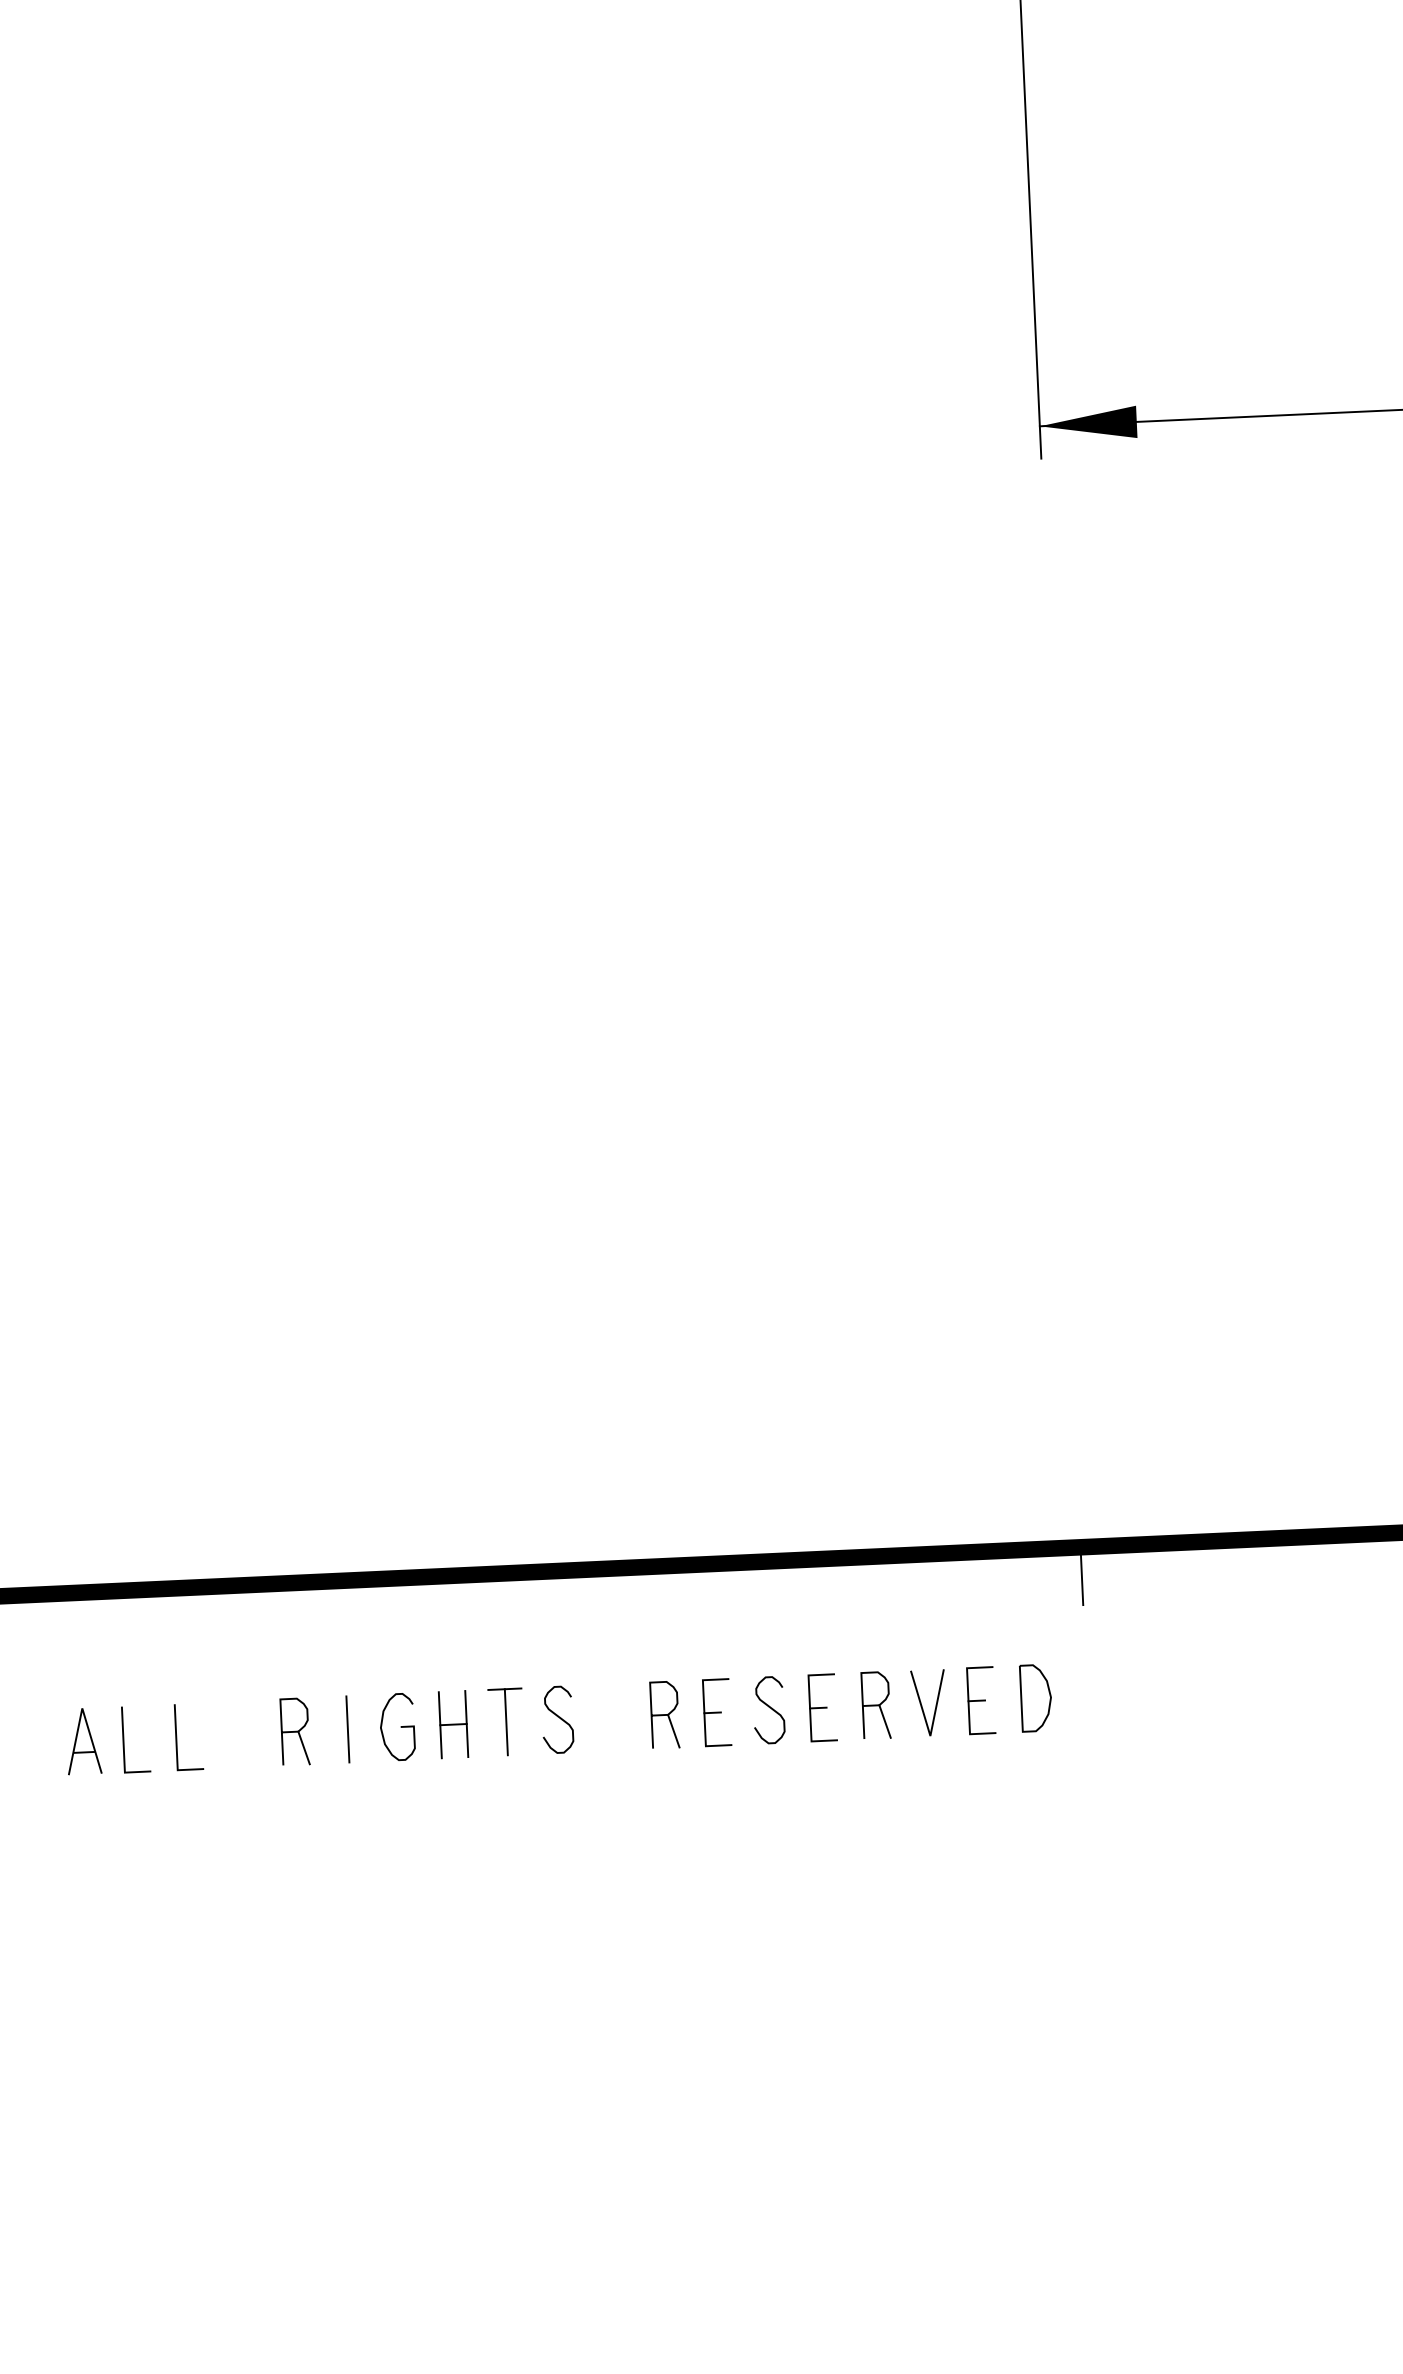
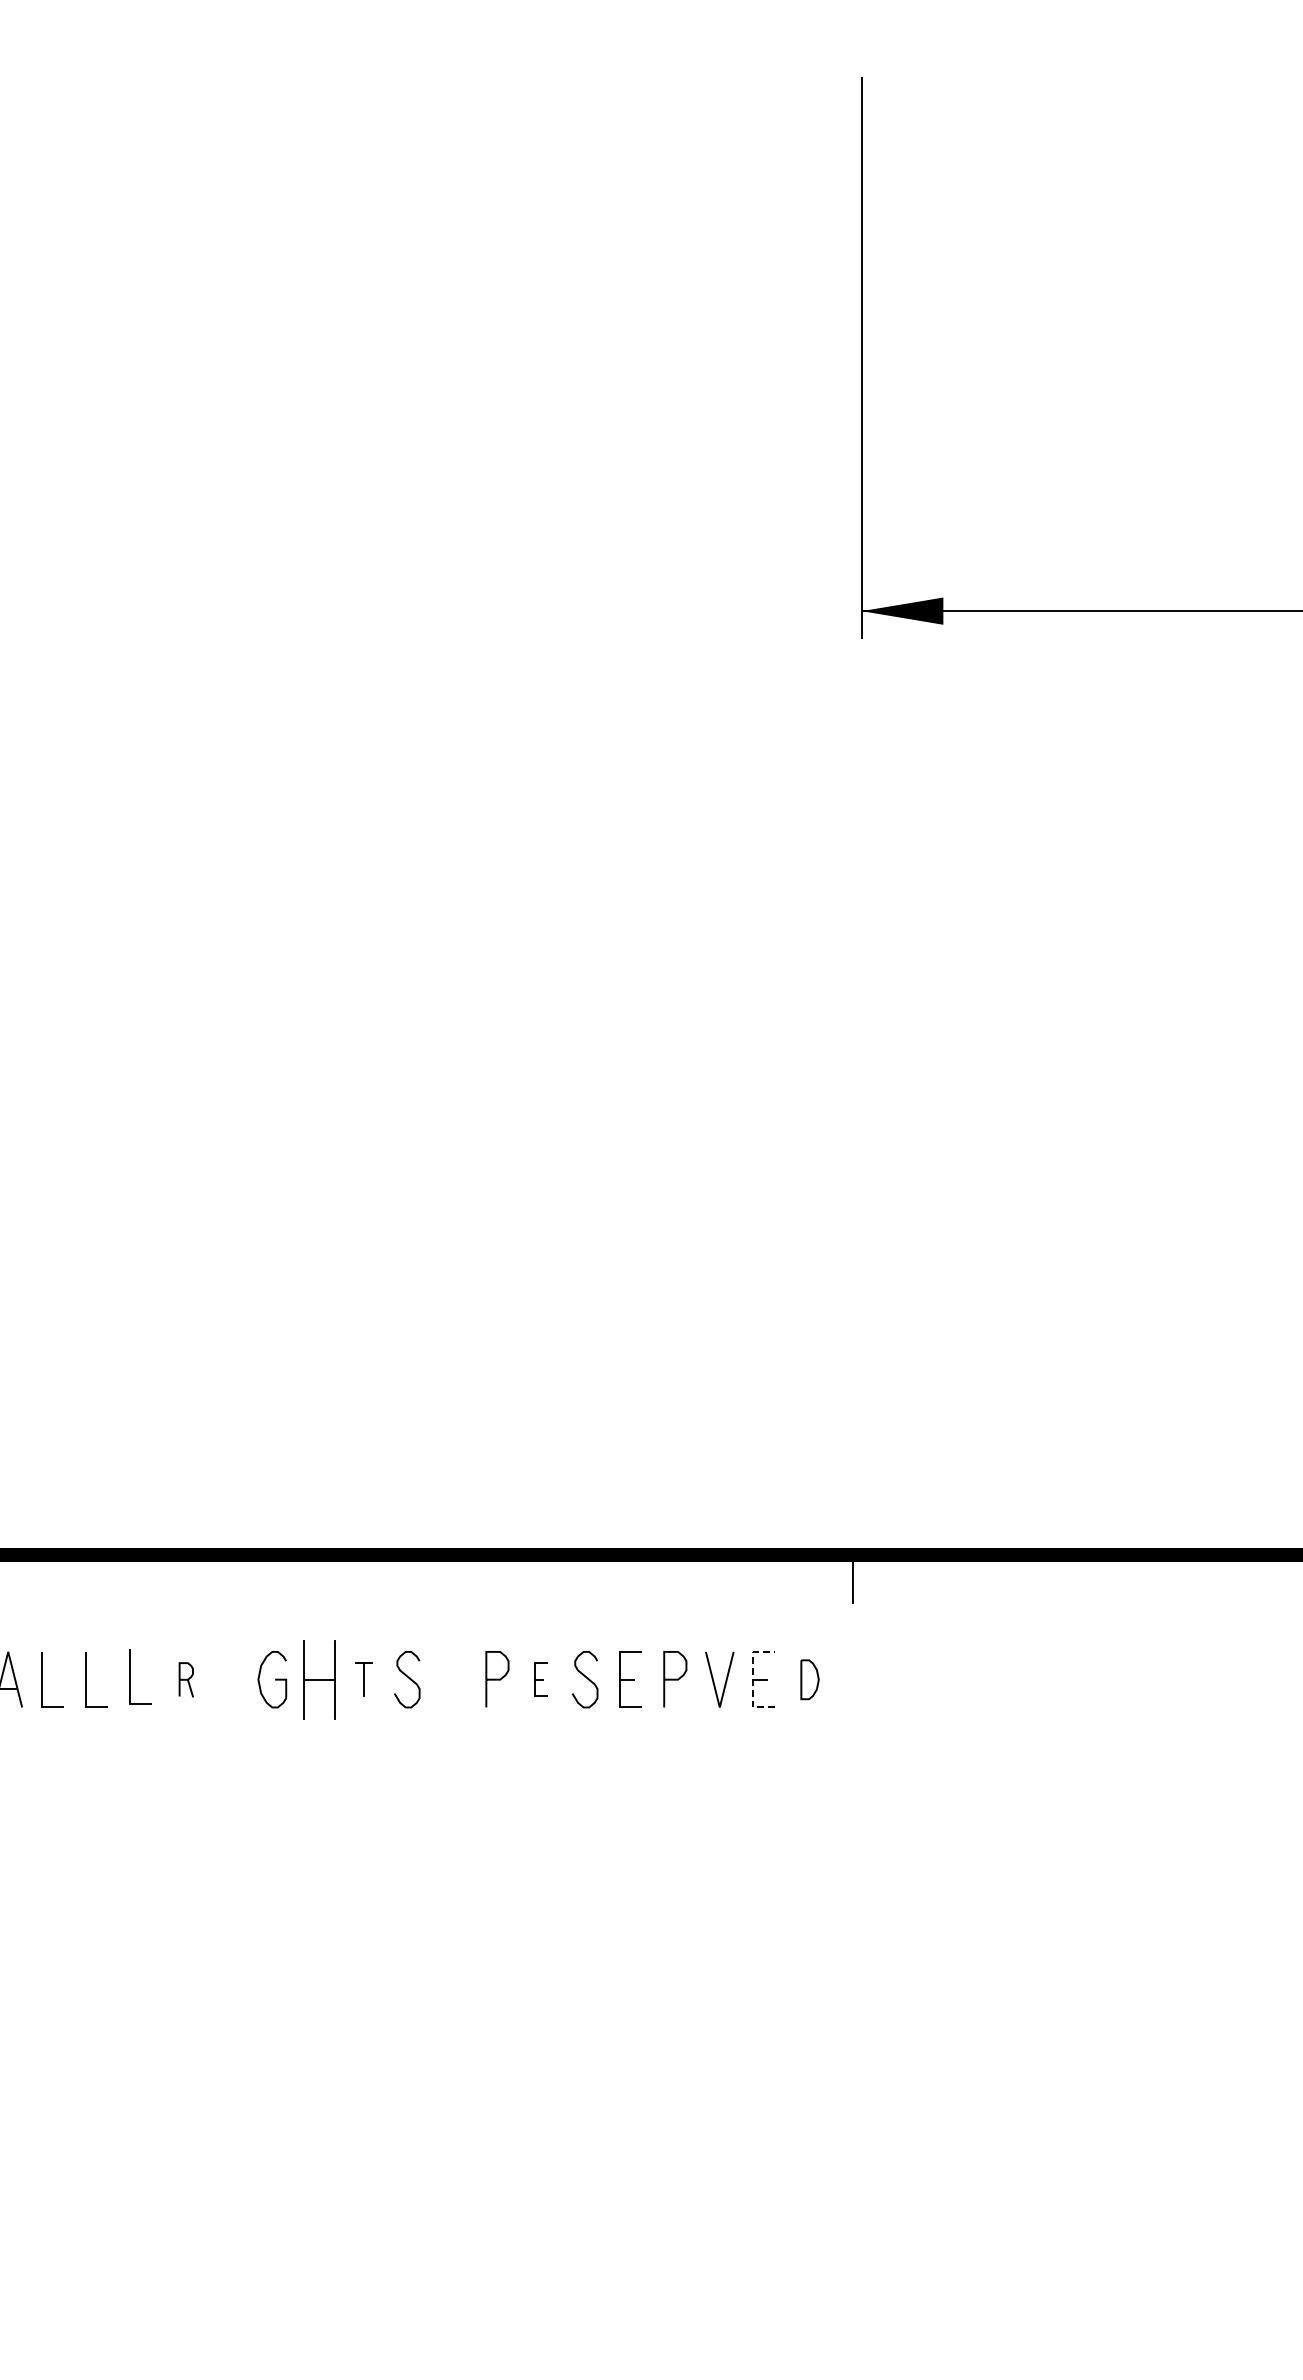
part: (1035, 1697) -> (809, 1679), size x0.7
line: (968, 1700) -> (753, 1679), solid -> dashed
part: (717, 1712) -> (541, 1679), size x0.6
line: (885, 1721) -> (682, 1693), removed
part: (505, 1722) -> (363, 1679), size x0.6
part: (453, 1724) -> (319, 1679), size x1.4
line: (347, 1729) -> (230, 1679), removed
line: (228, 1731) -> (130, 1676), added
part: (295, 1731) -> (186, 1679), size x0.6
line: (673, 1731) -> (504, 1693), removed

